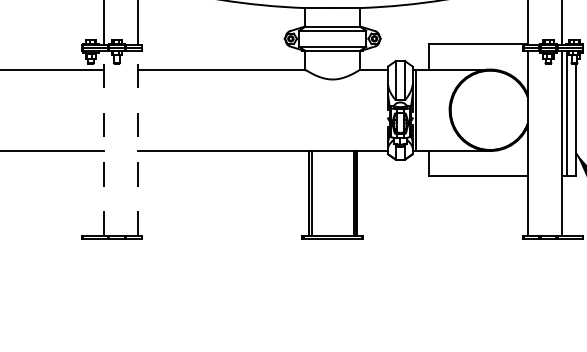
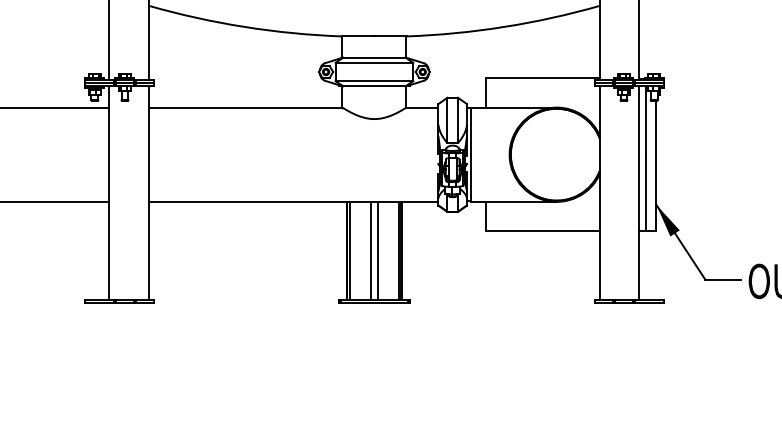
line: (103, 143) -> (109, 193), dashed -> solid
line: (137, 143) -> (148, 193), dashed -> solid
line: (330, 193) -> (371, 250), added
line: (335, 193) -> (377, 250), added

